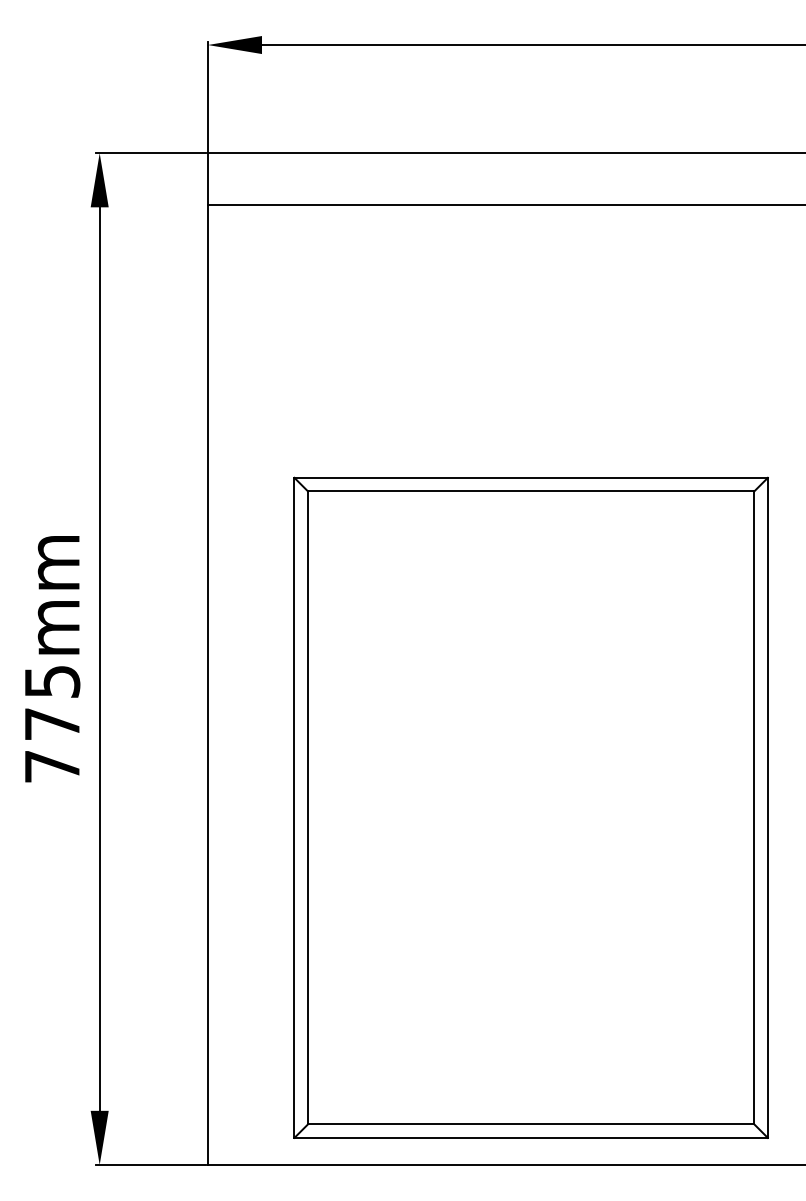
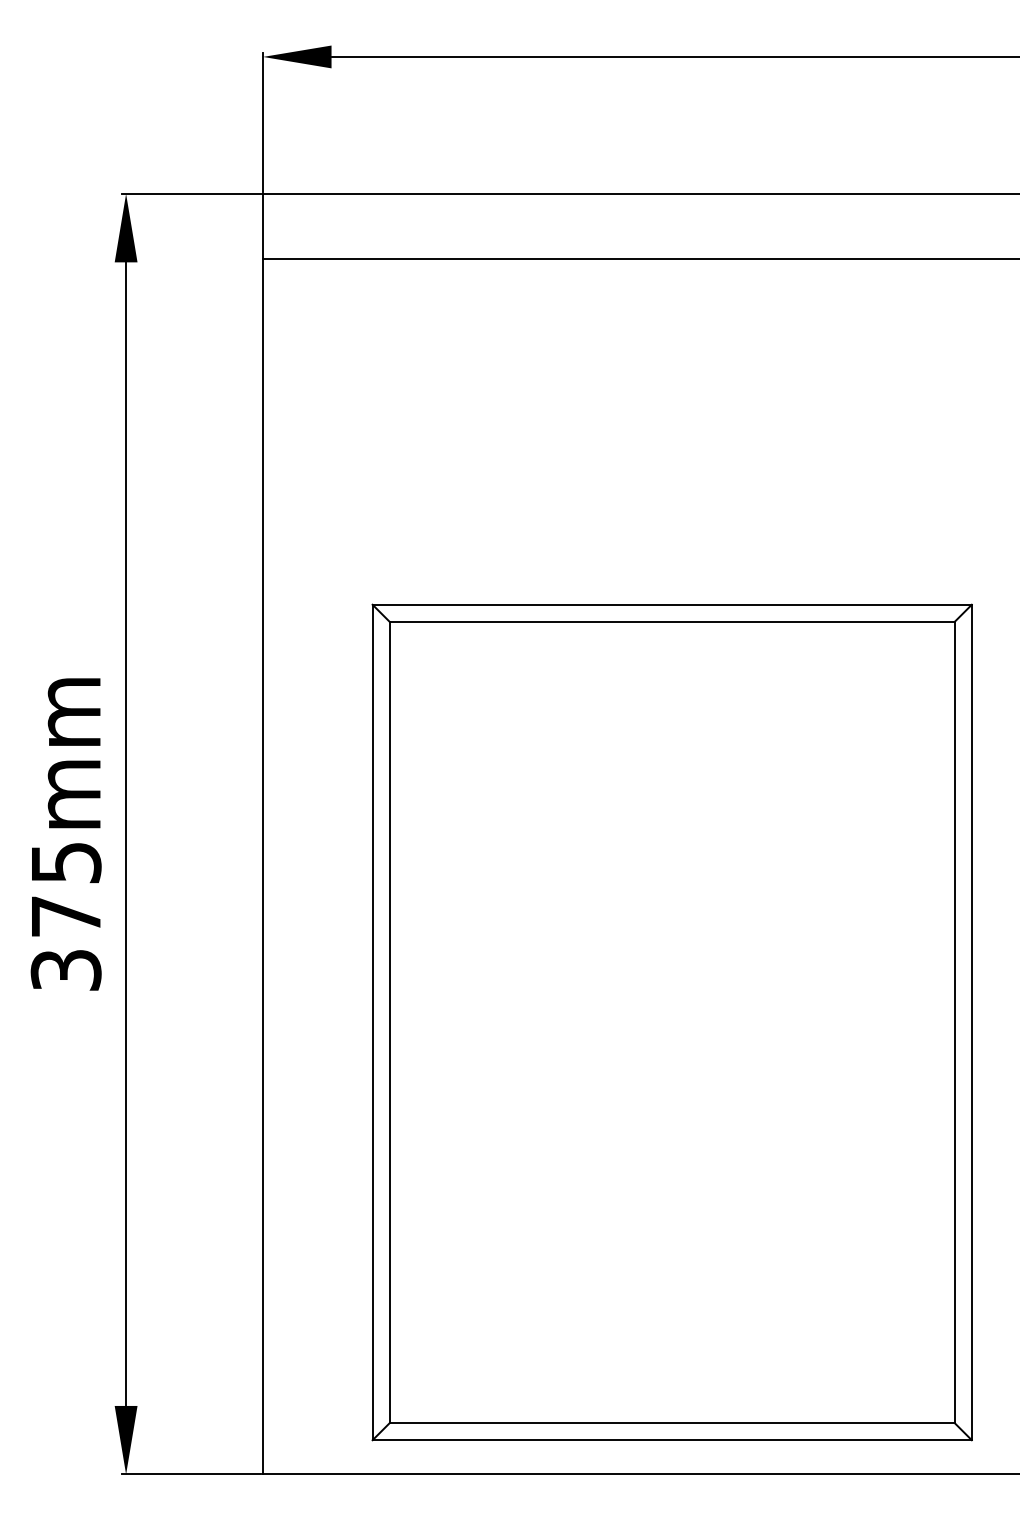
text: (52, 766) -> (66, 970), 775mm -> 375mm

